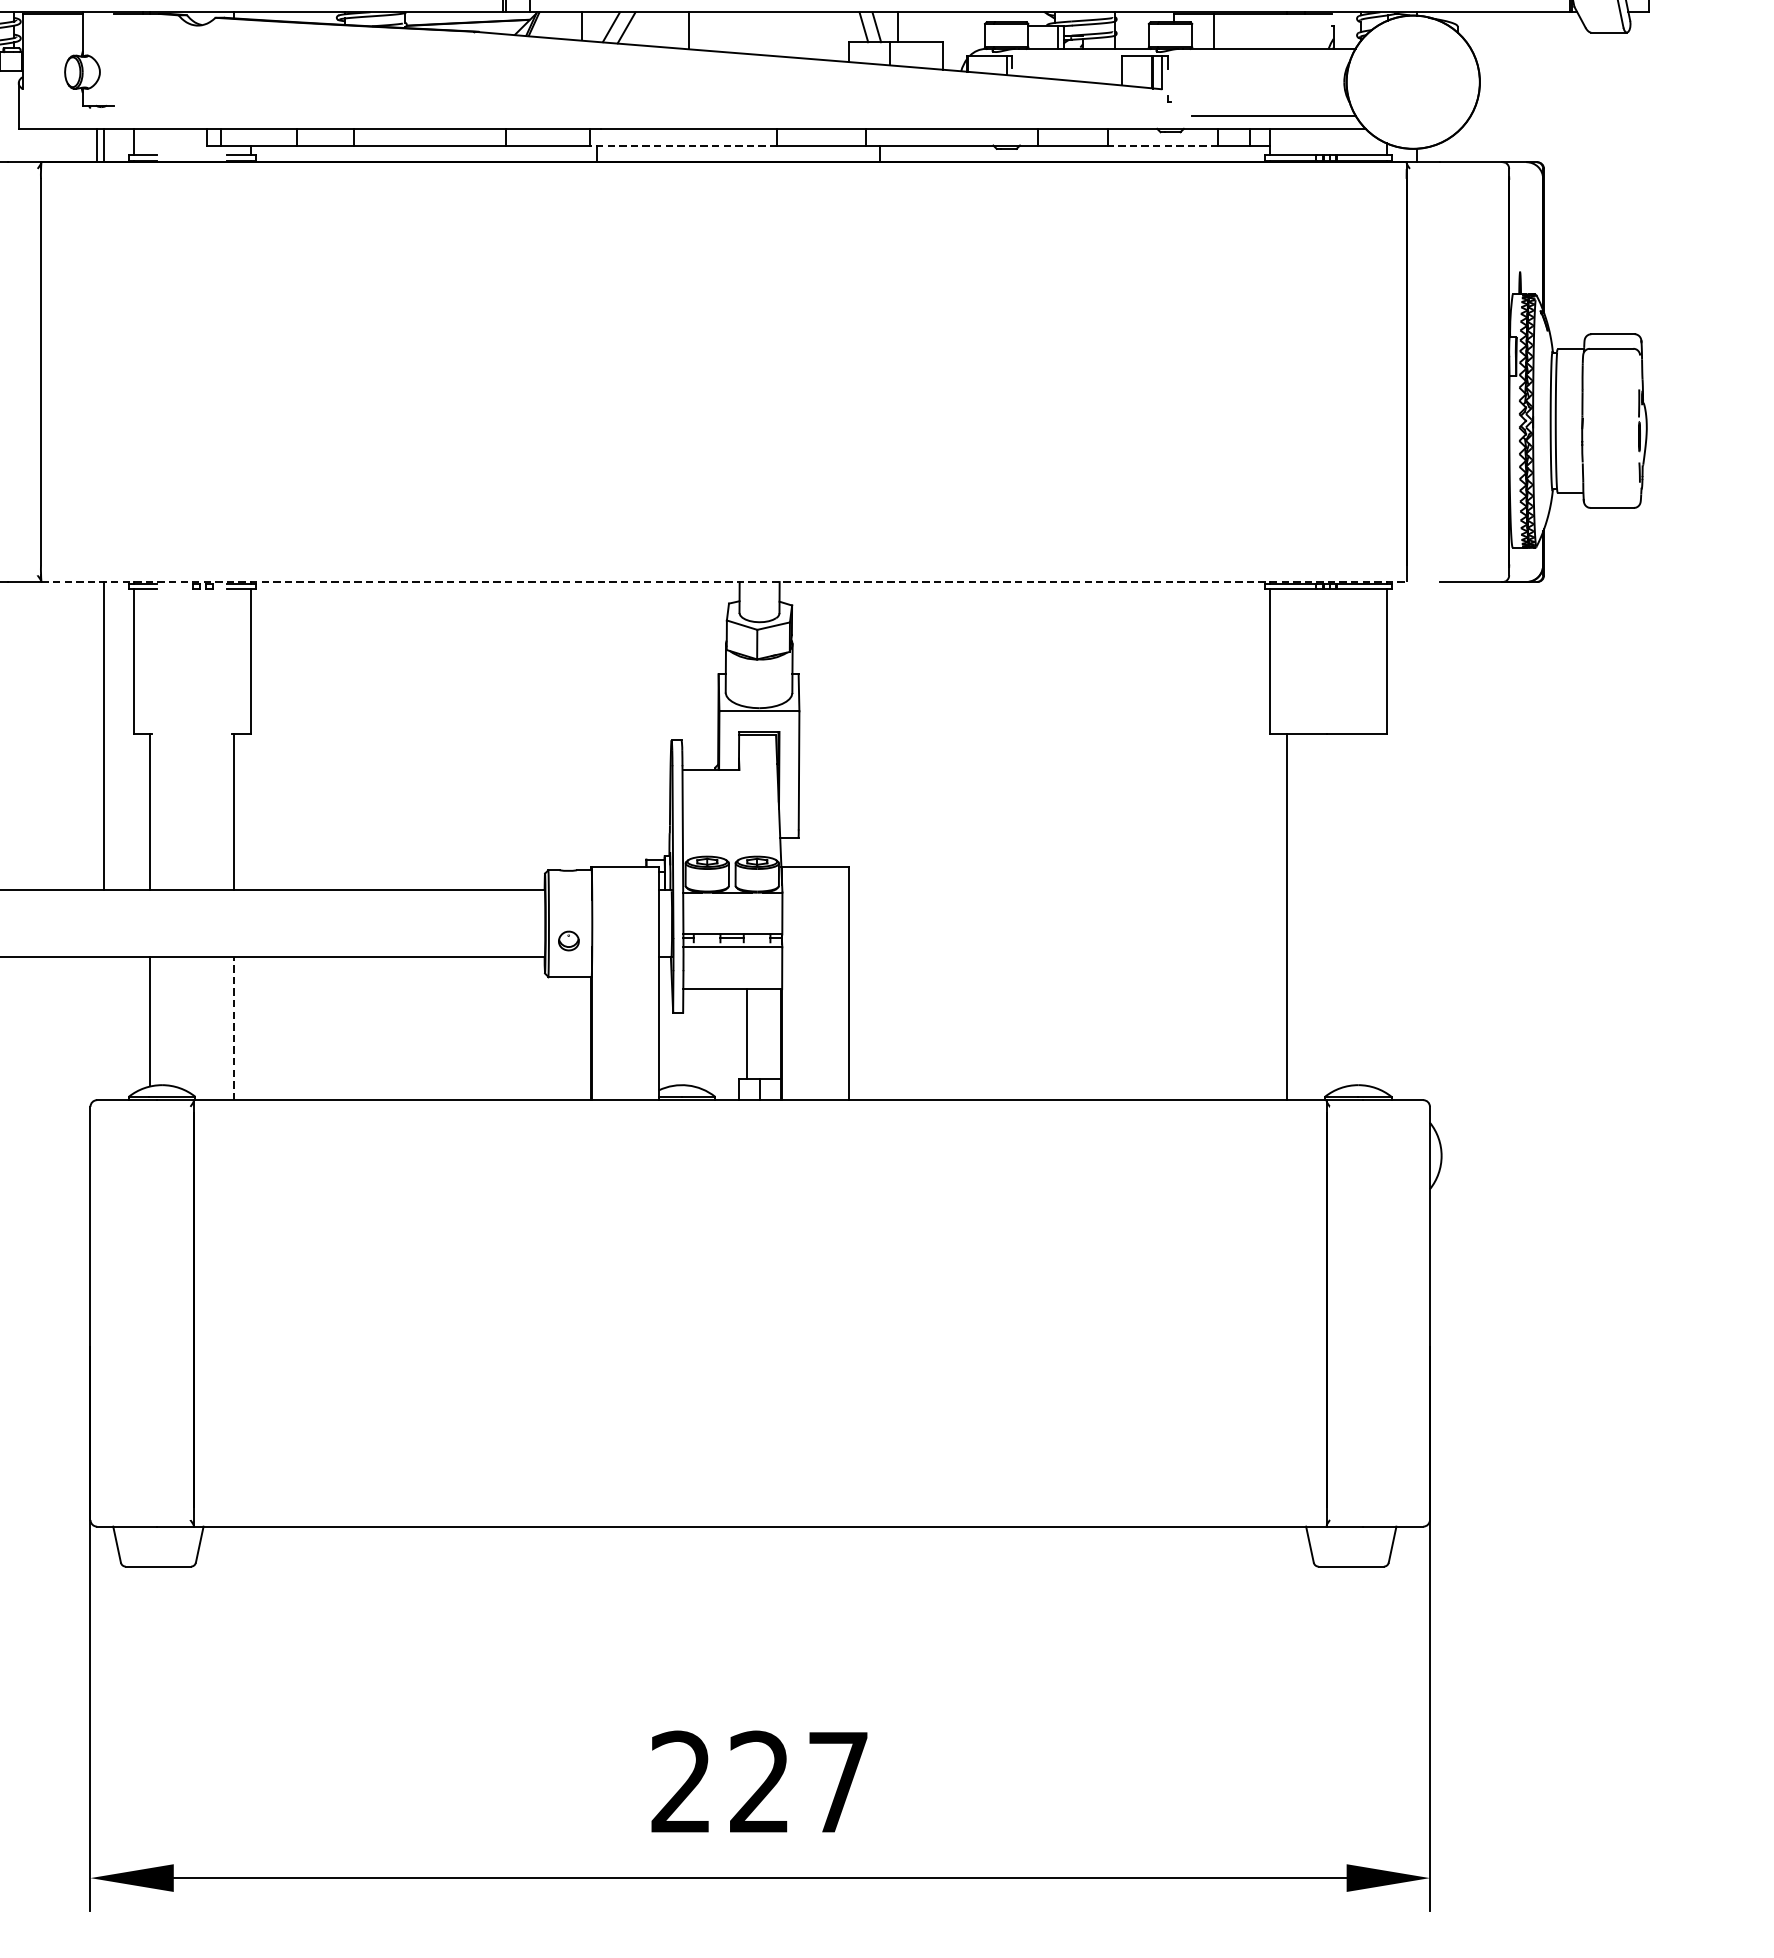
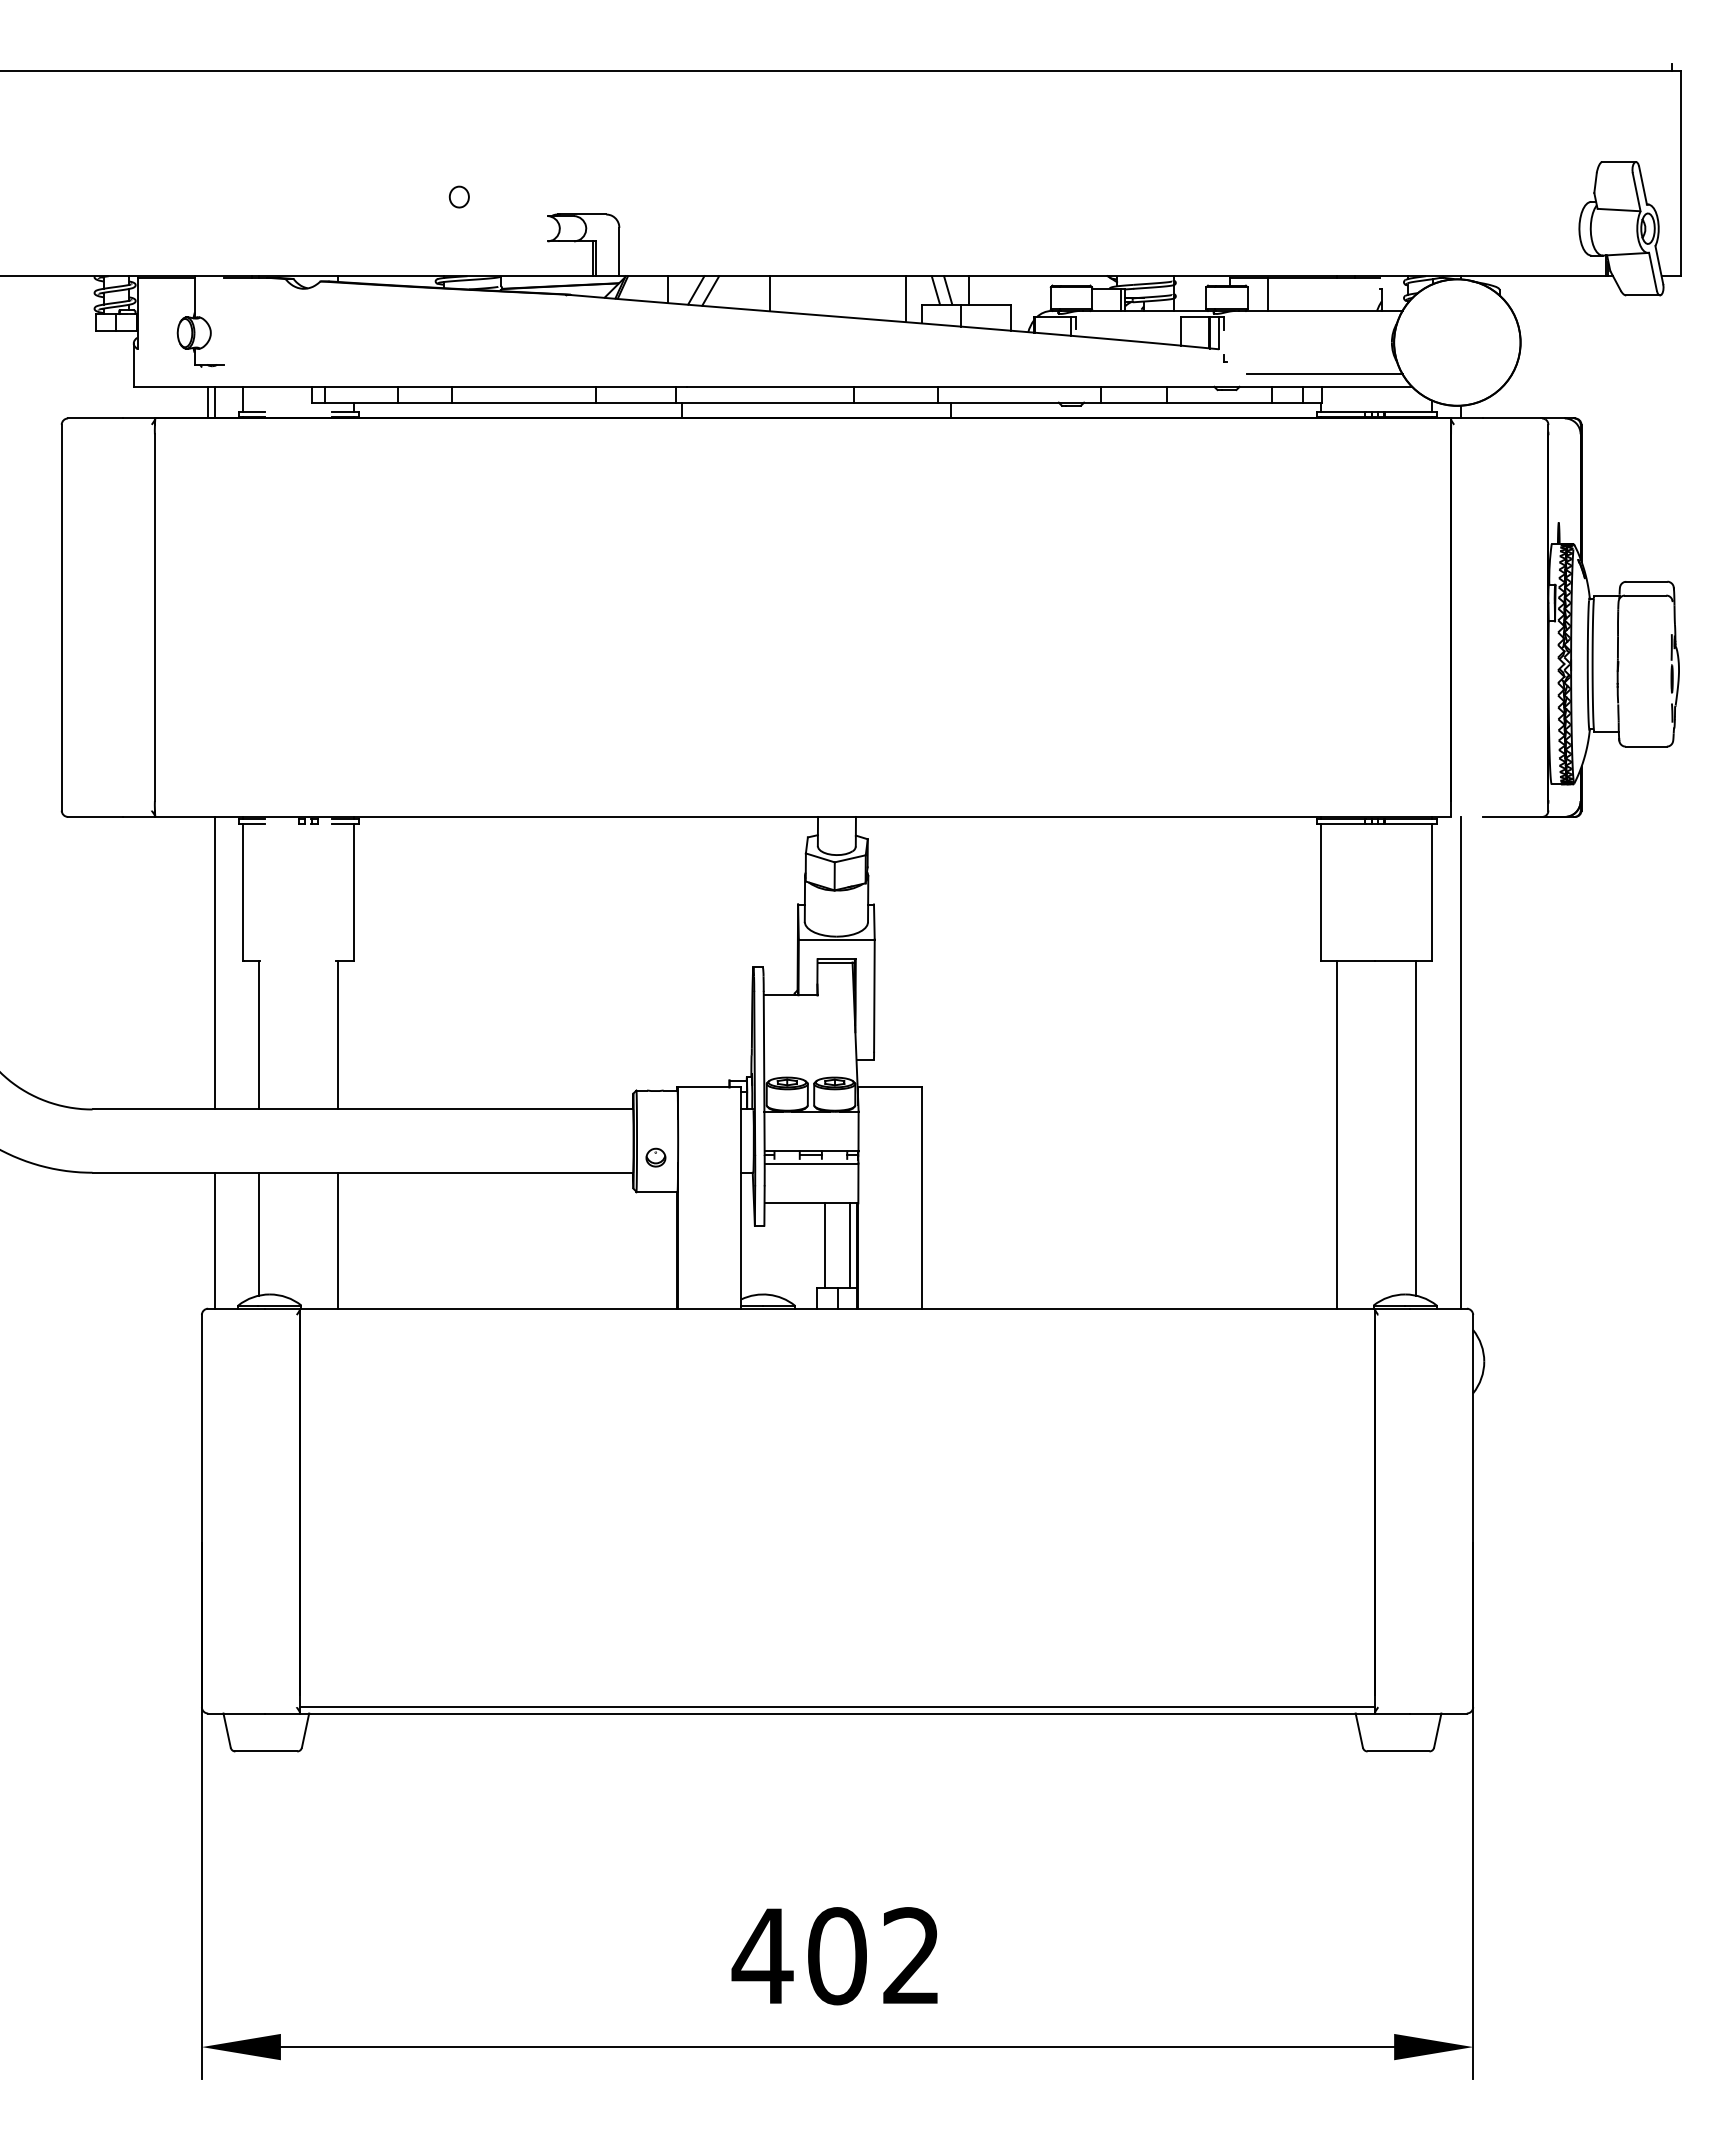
line: (832, 36) -> (906, 299), added
line: (683, 145) -> (764, 402), dashed -> solid
line: (1162, 145) -> (1219, 402), dashed -> solid
line: (724, 581) -> (803, 816), dashed -> solid
line: (1416, 840) -> (1460, 1062), added
line: (1370, 909) -> (1416, 1127), added
line: (103, 1028) -> (214, 1240), added
line: (233, 1028) -> (337, 1240), dashed -> solid
line: (773, 1033) -> (850, 1245), added
line: (760, 1520) -> (837, 1707), added
text: (758, 1782) -> (835, 1956), 227 -> 402

